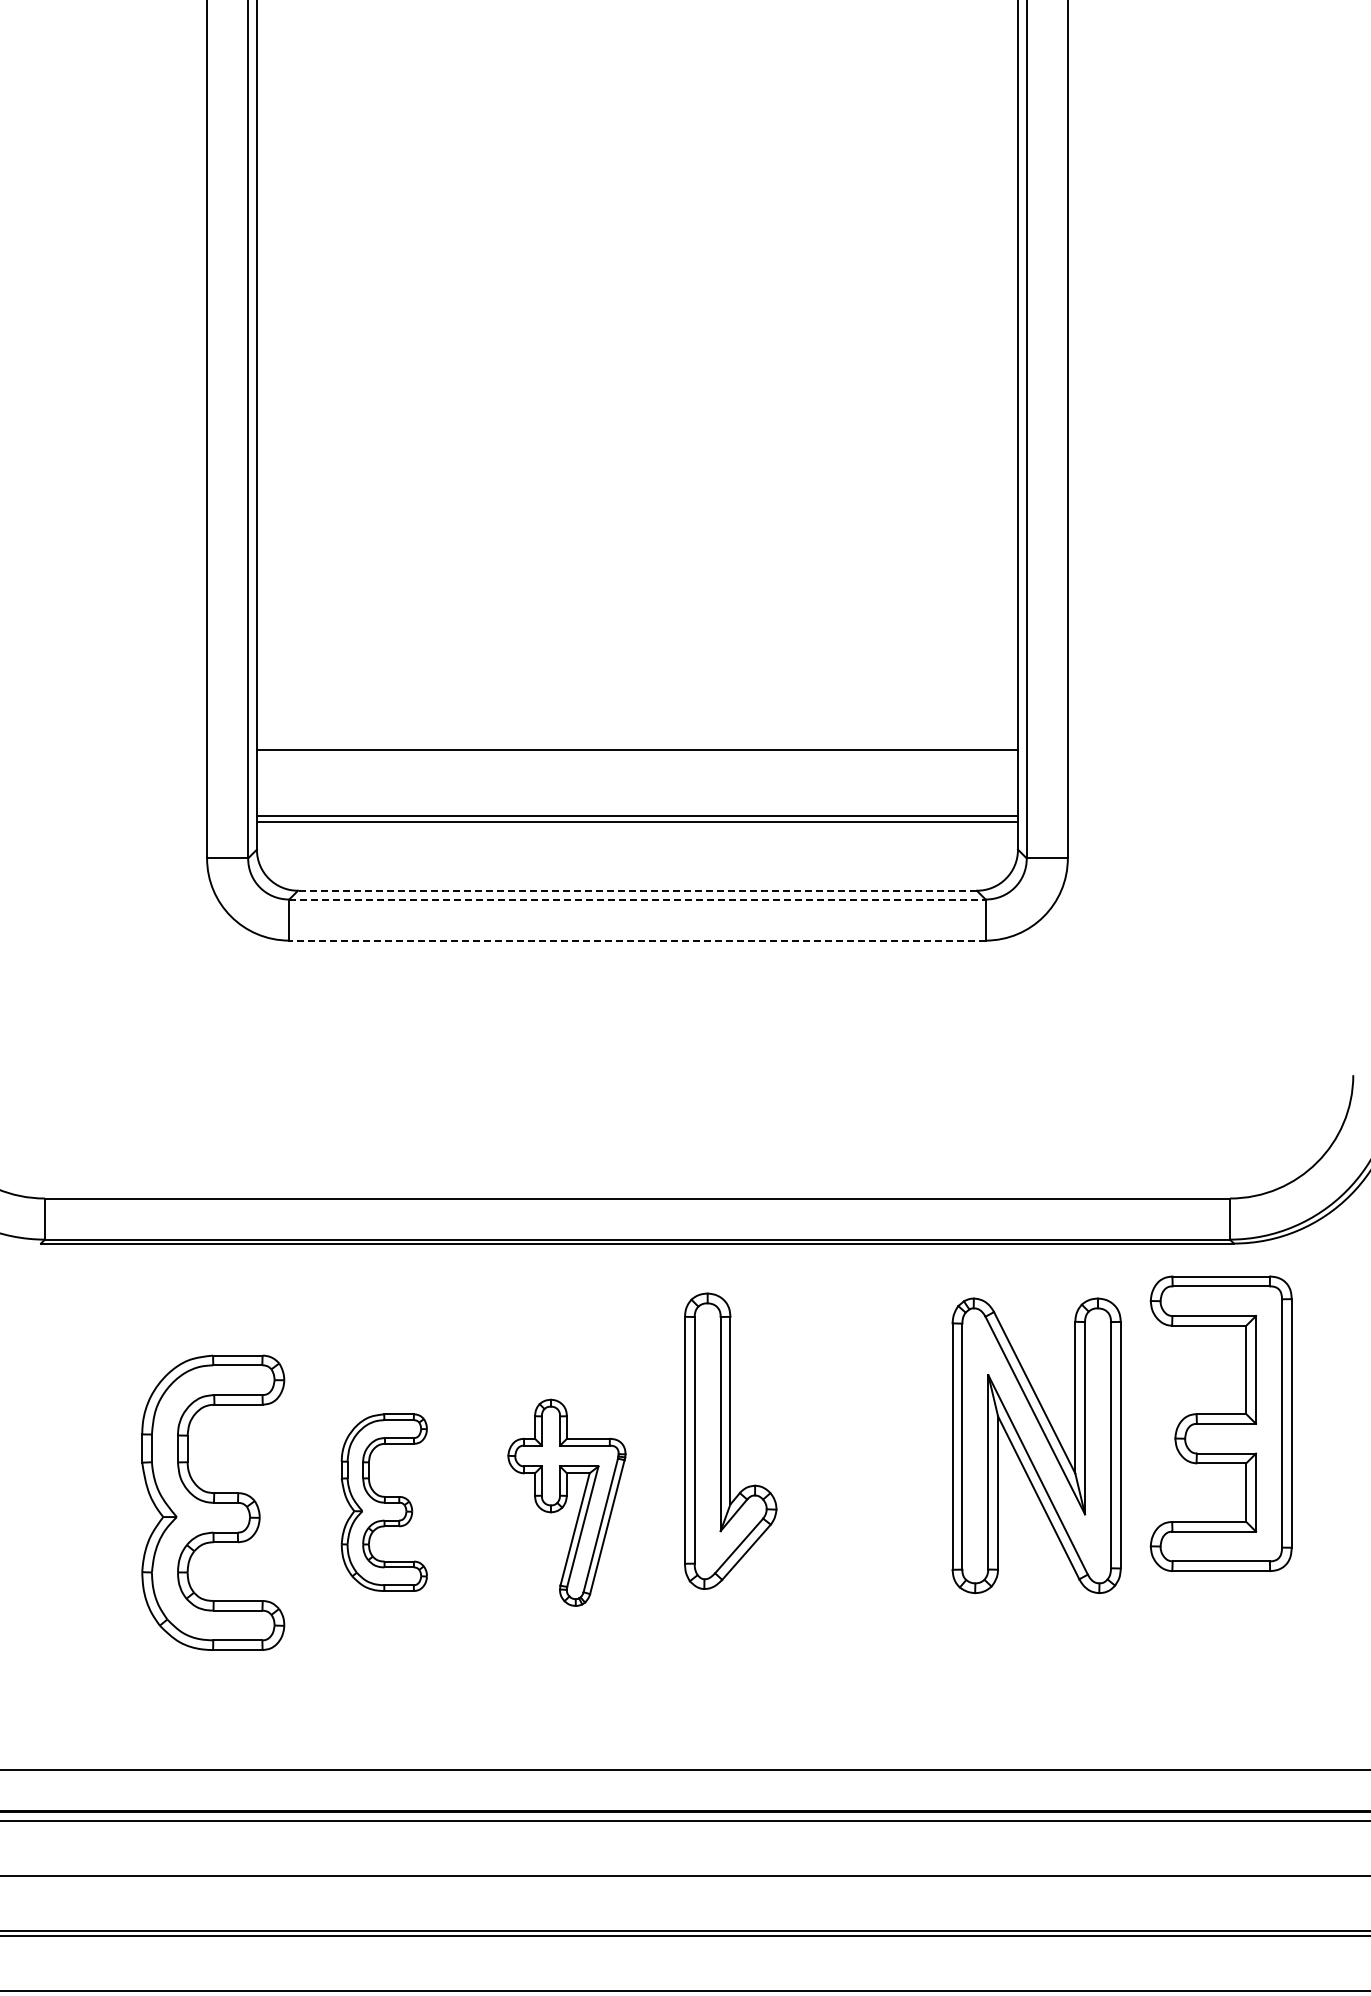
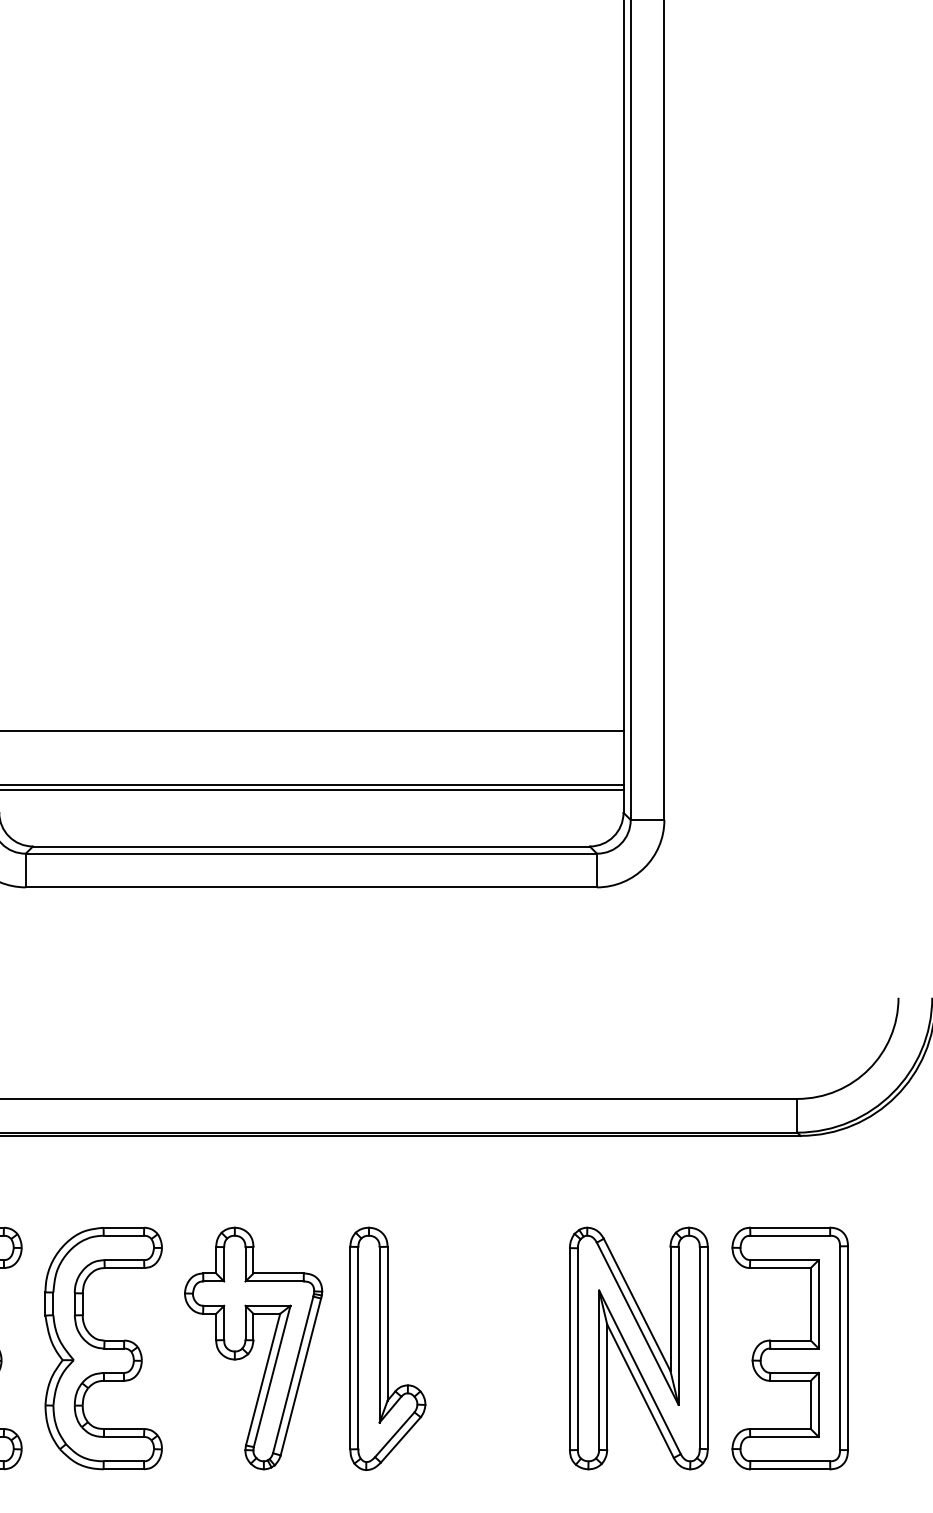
line: (636, 890) -> (310, 846), dashed -> solid
line: (637, 899) -> (311, 853), dashed -> solid
line: (636, 940) -> (310, 887), dashed -> solid
part: (1220, 1423) -> (789, 1348), moved
part: (730, 1440) -> (387, 1348), moved
part: (1036, 1445) -> (638, 1348), moved
part: (384, 1502) -> (103, 1348), size x1.67
part: (566, 1502) -> (253, 1348), size x1.43

